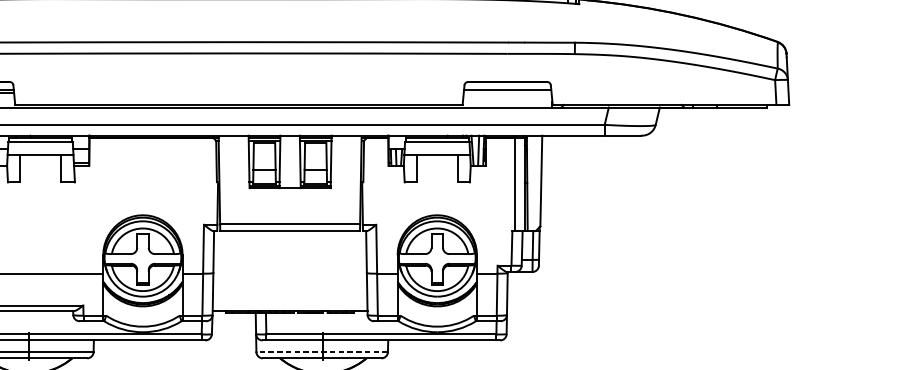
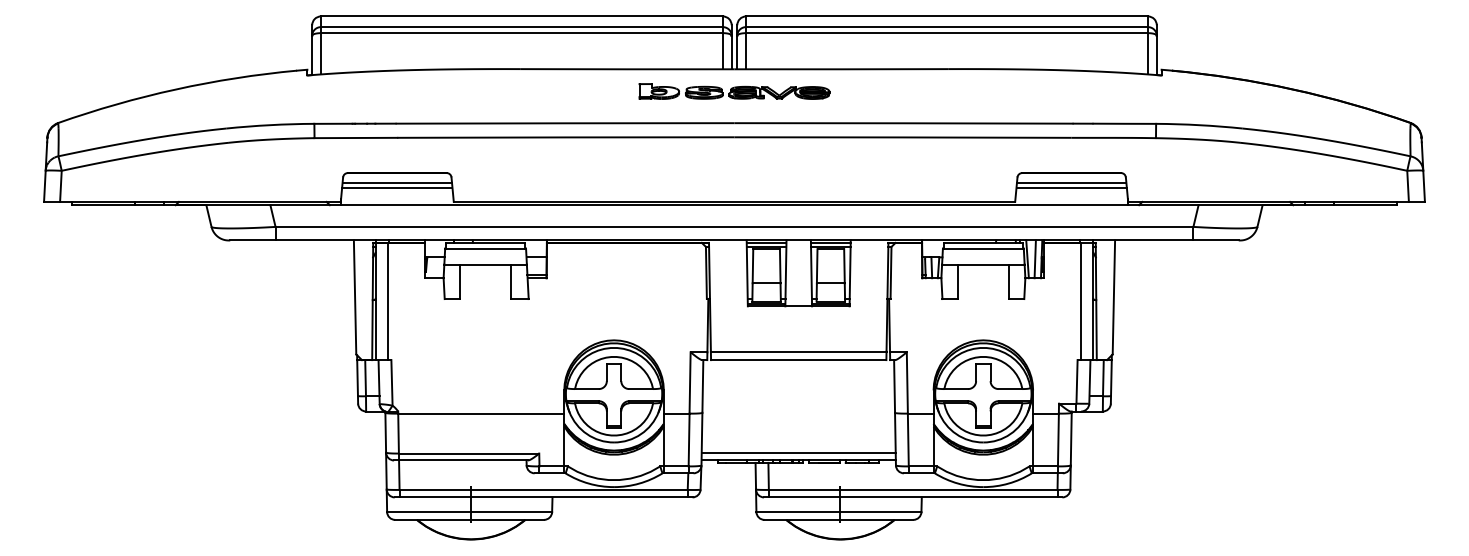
part: (238, 16) -> (734, 91), added
line: (507, 93) -> (1071, 187), added
line: (289, 304) -> (798, 452), added
line: (321, 352) -> (838, 512), dashed -> solid

